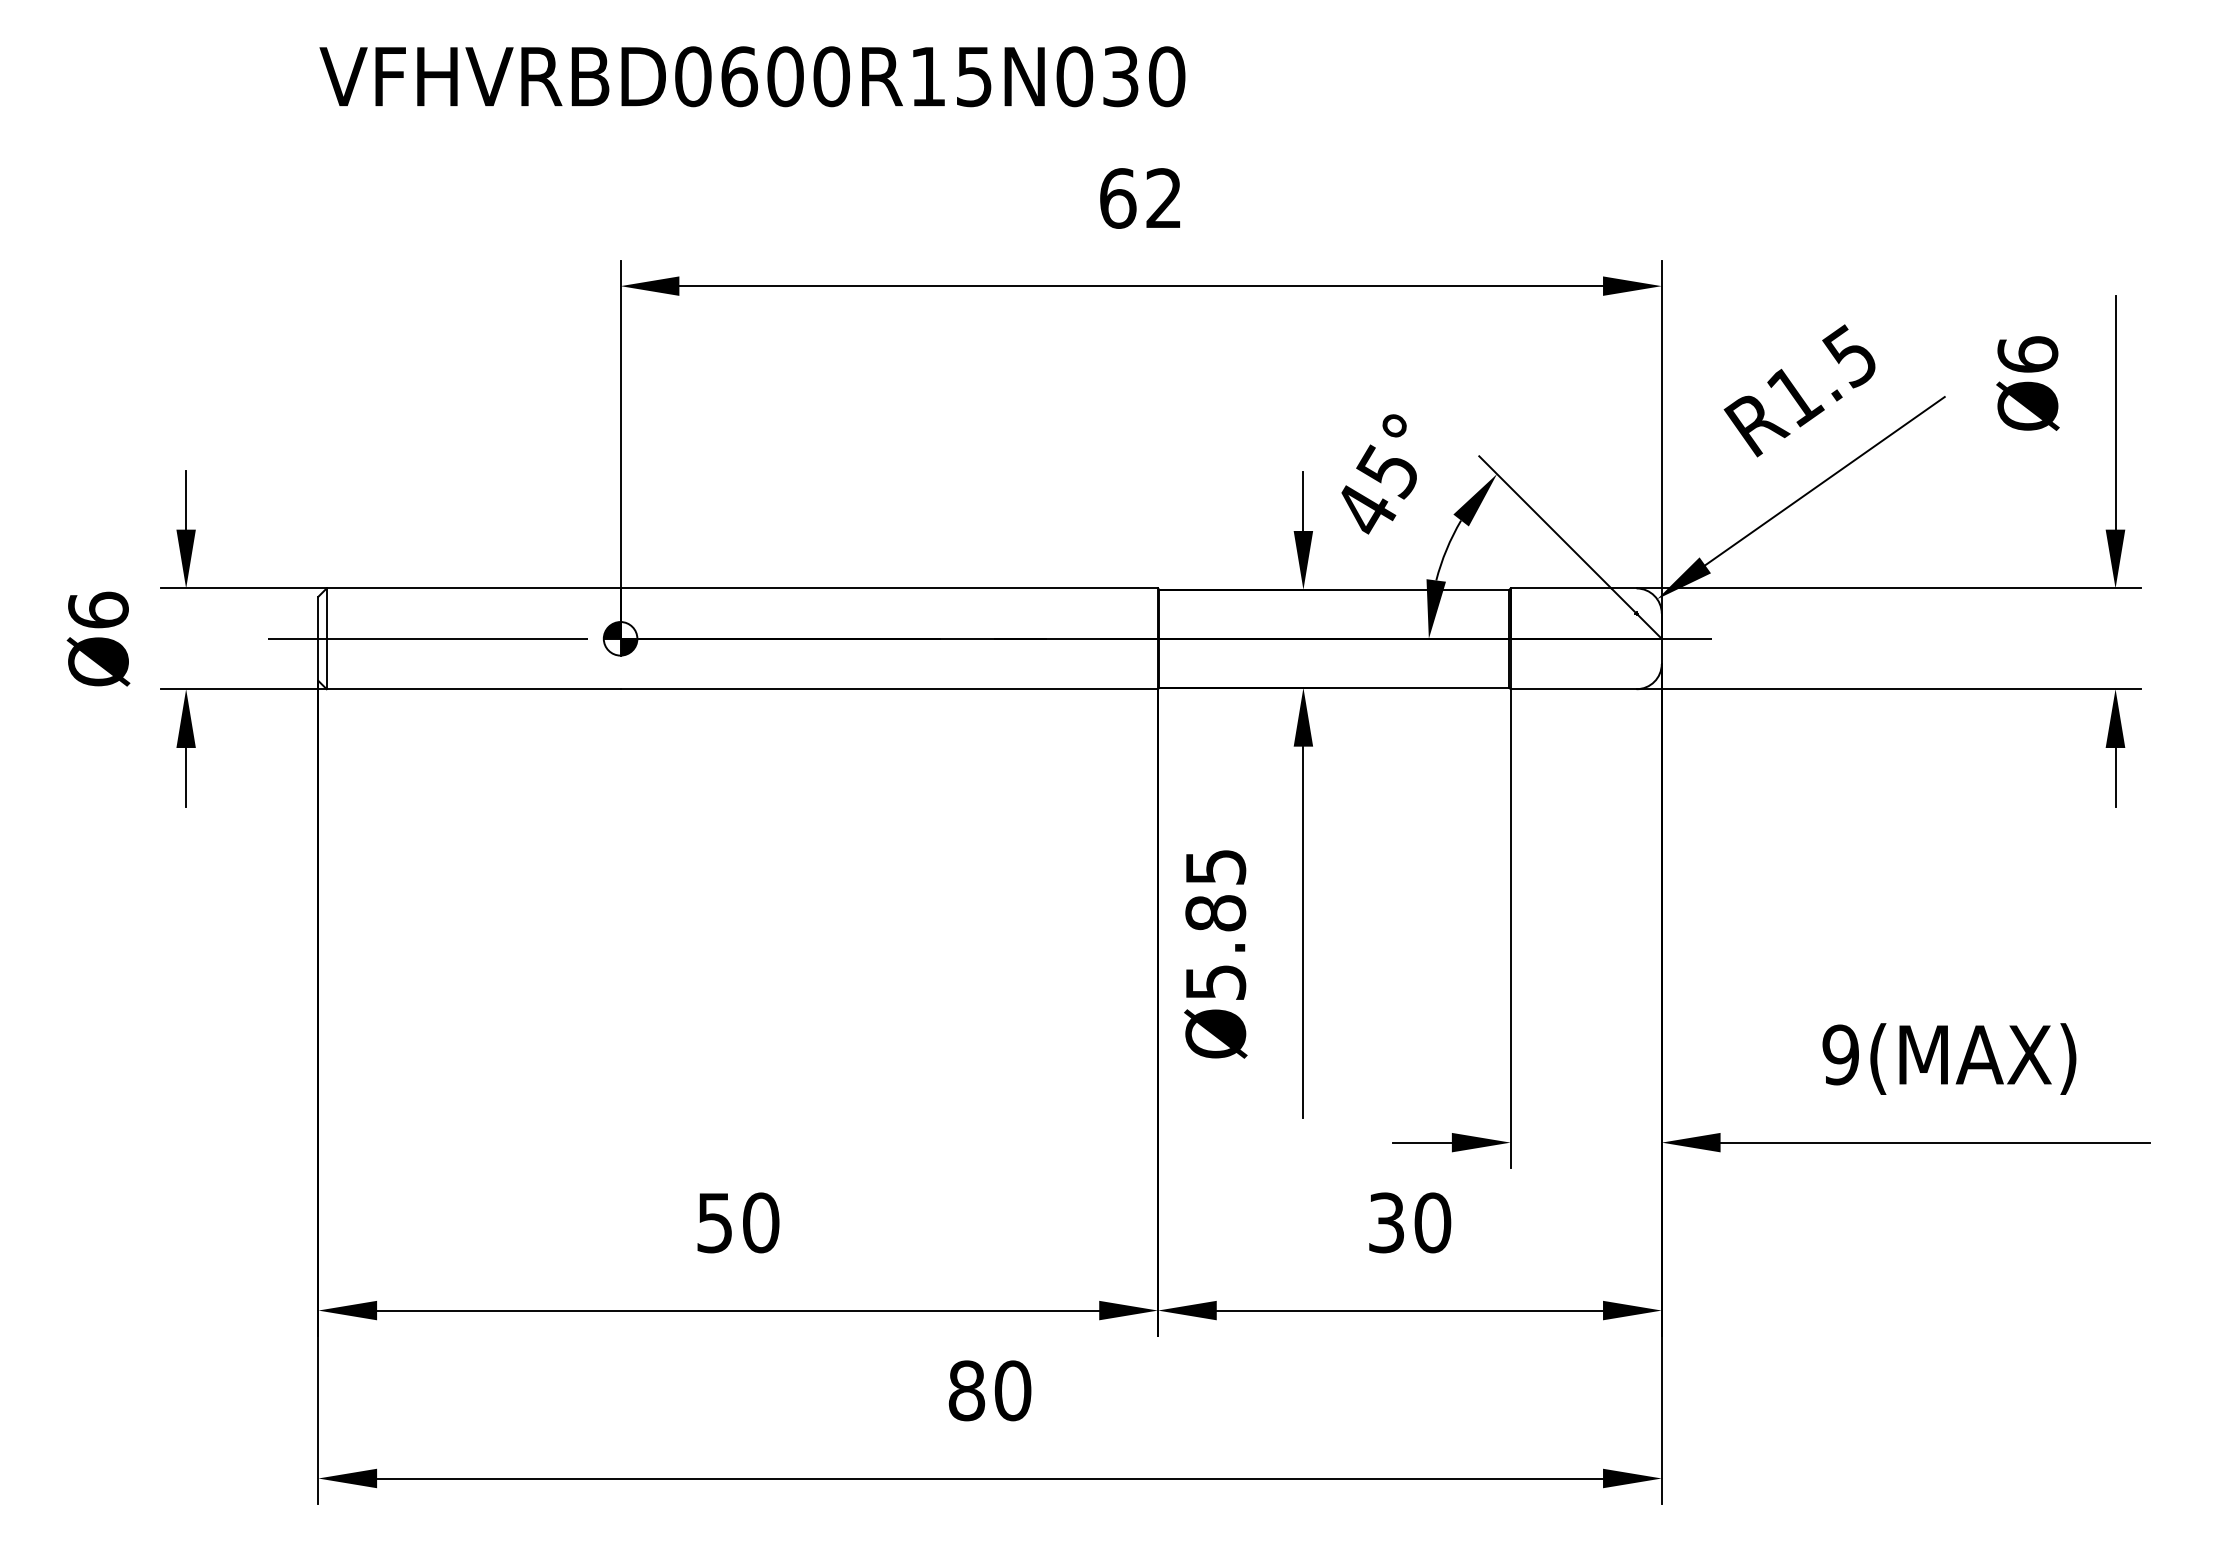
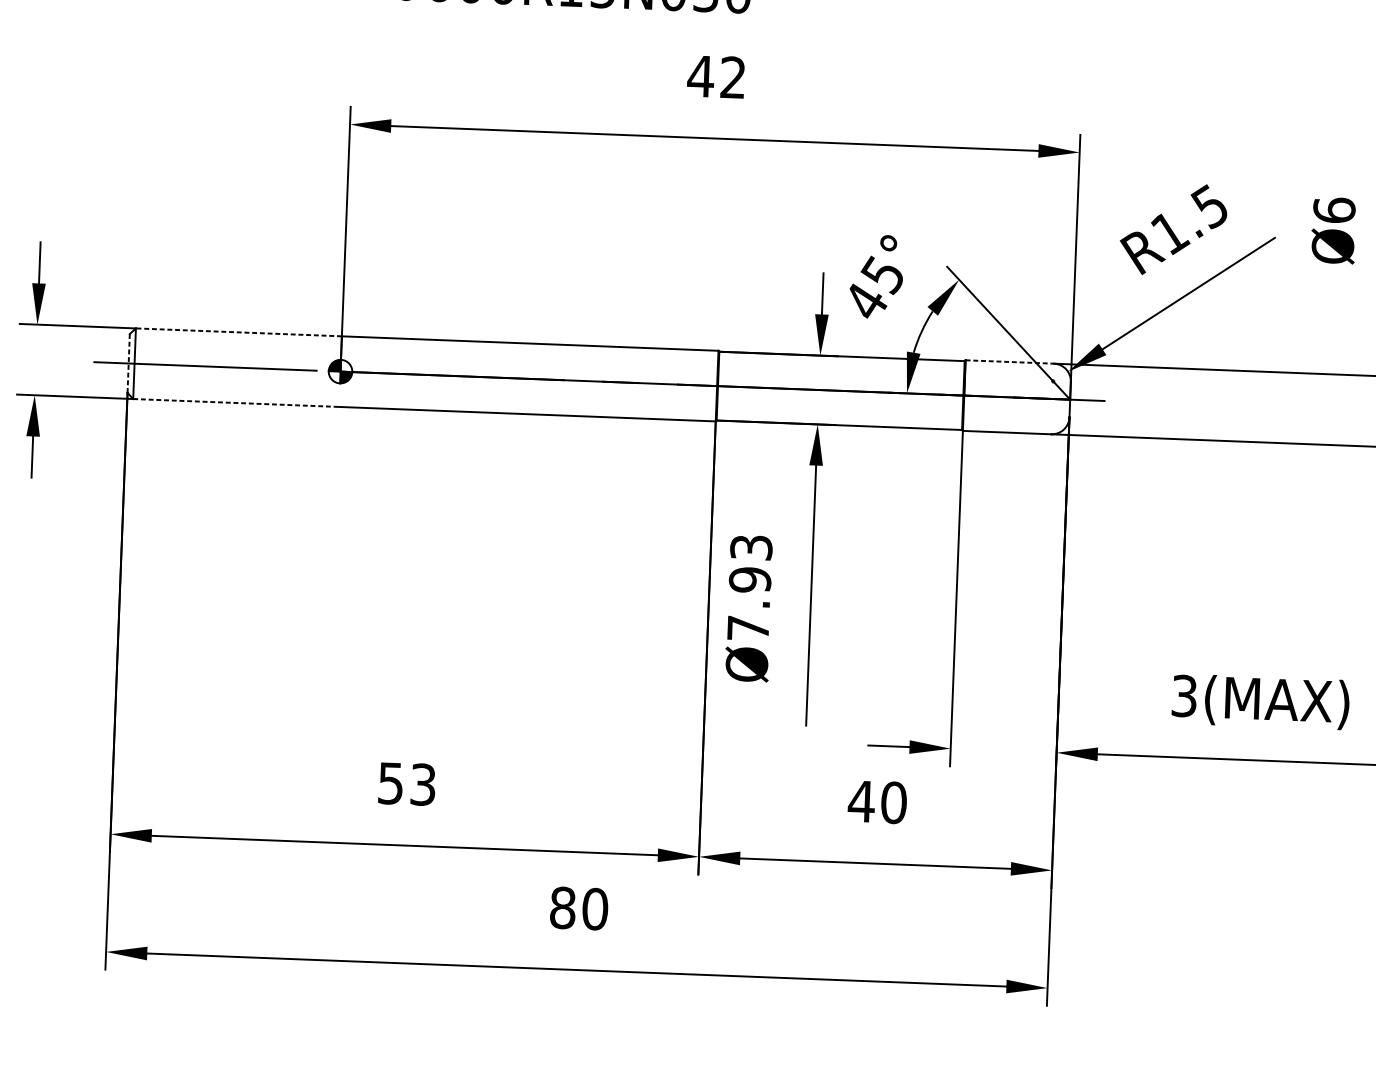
text: (1117, 198) -> (700, 76), 62 -> 42
line: (473, 588) -> (238, 332), solid -> dashed
line: (1573, 588) -> (1009, 362), solid -> dashed
line: (318, 638) -> (128, 363), solid -> dashed
line: (473, 689) -> (236, 403), solid -> dashed
text: (1215, 924) -> (749, 587), Ø5.85 -> Ø7.93
text: (1840, 1054) -> (1184, 695), 9(MAX) -> 3(MAX)
text: (761, 1222) -> (423, 784), 50 -> 53
text: (1386, 1222) -> (861, 801), 30 -> 40

